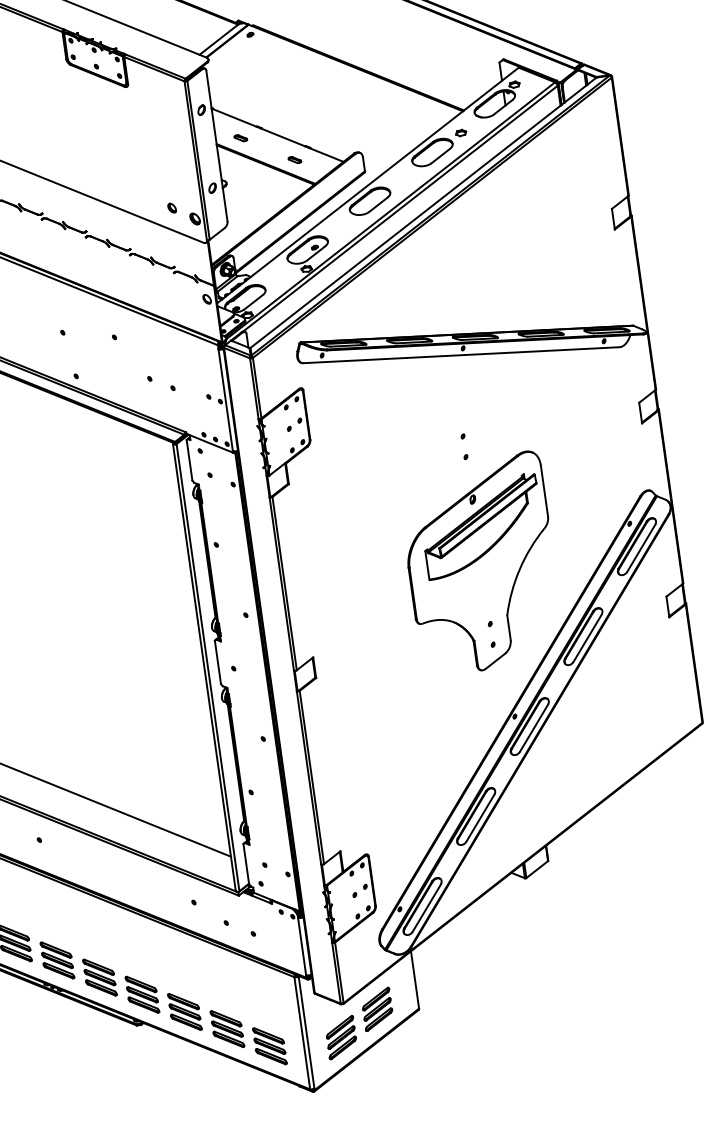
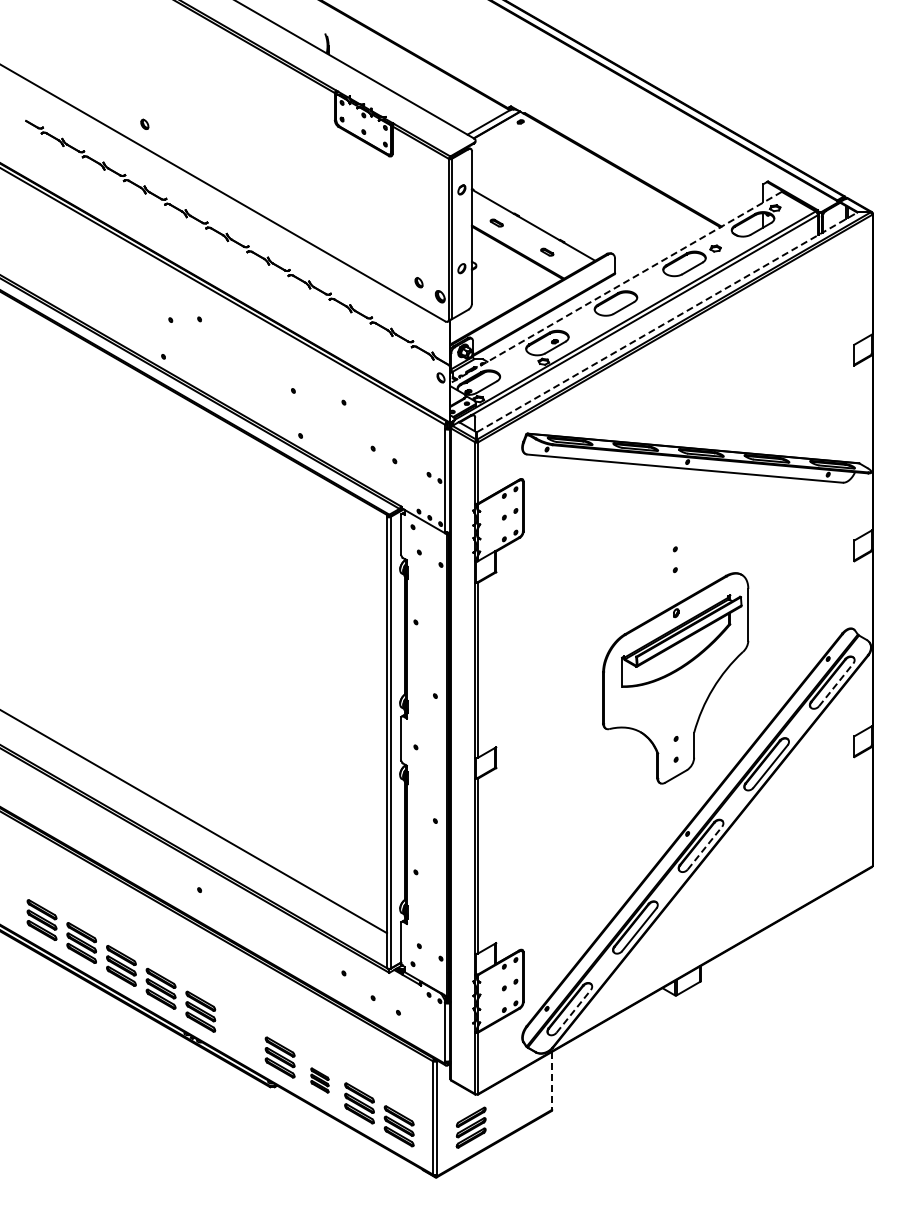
line: (367, 185) -> (615, 287), solid -> dashed
line: (423, 212) -> (667, 322), solid -> dashed
line: (641, 547) -> (836, 684), solid -> dashed
line: (534, 727) -> (705, 847), solid -> dashed
line: (427, 908) -> (574, 1011), solid -> dashed
part: (99, 977) -> (240, 1034), removed
line: (415, 979) -> (552, 1080), solid -> dashed
part: (377, 1009) -> (510, 1104), removed
part: (184, 1011) -> (319, 1080), size x0.6

